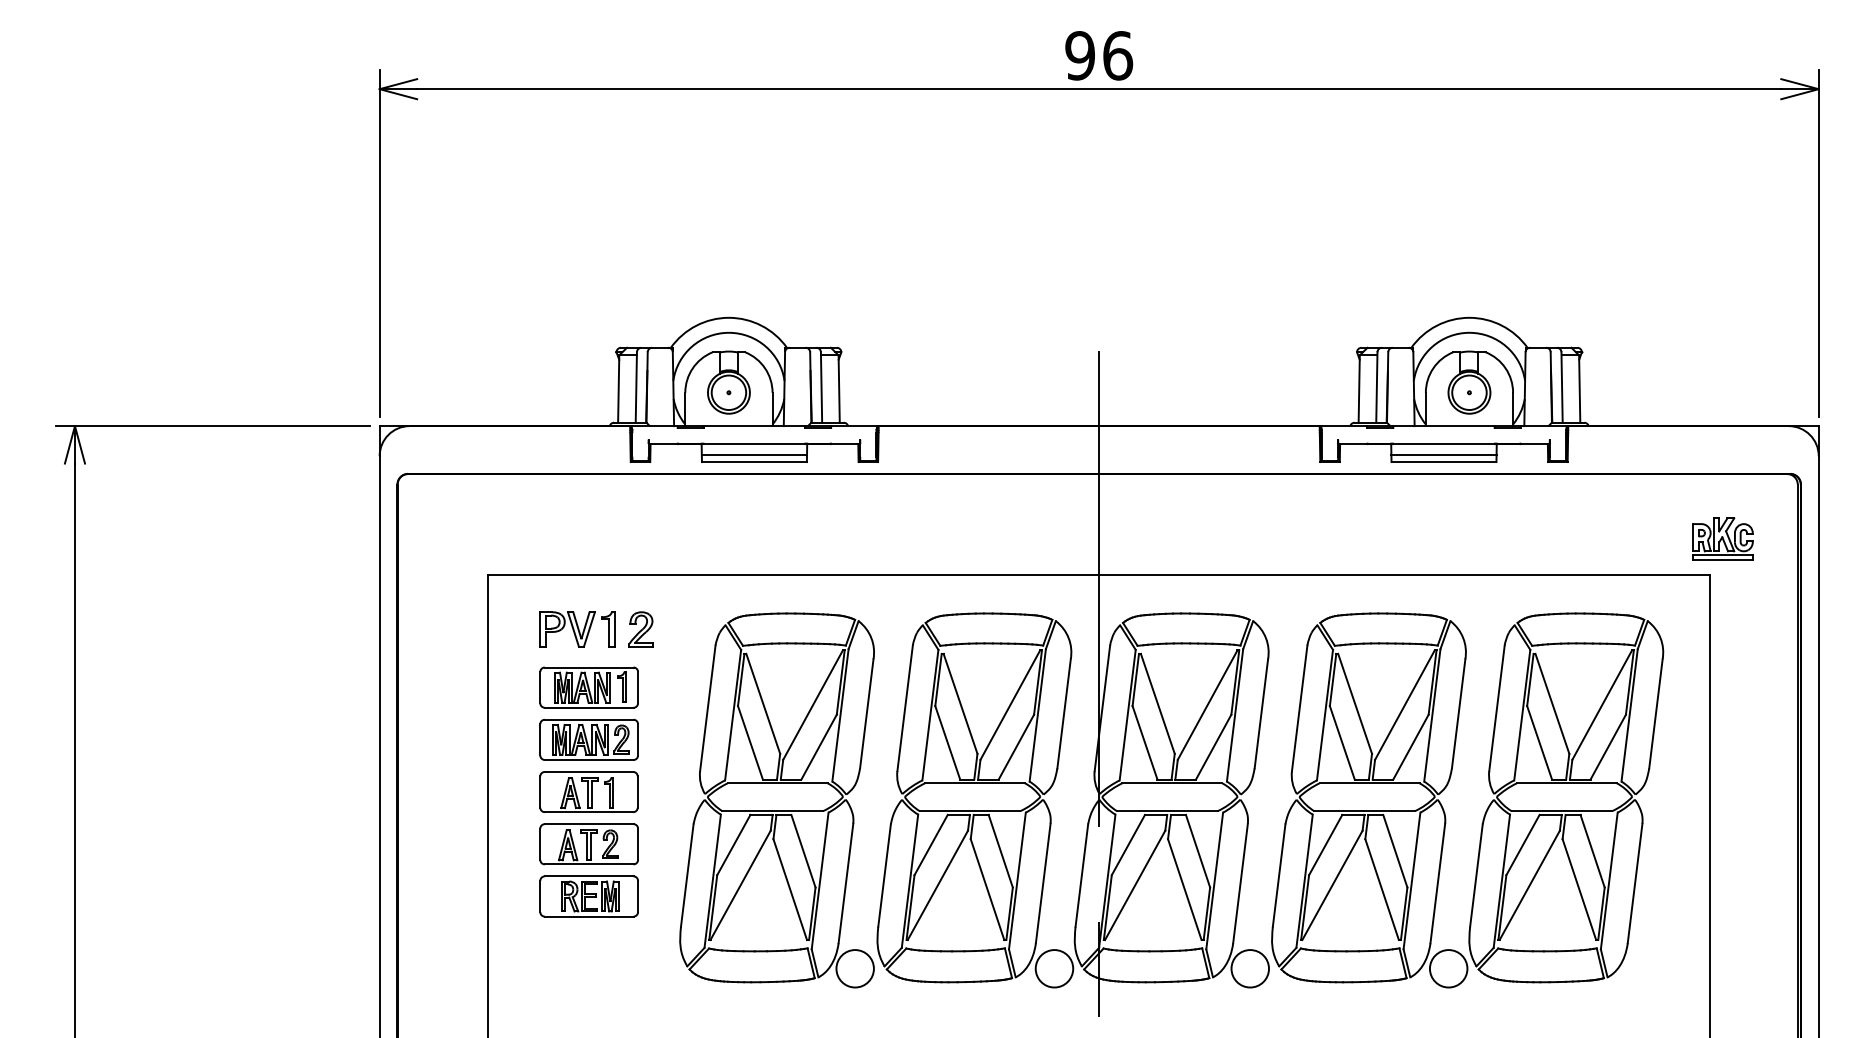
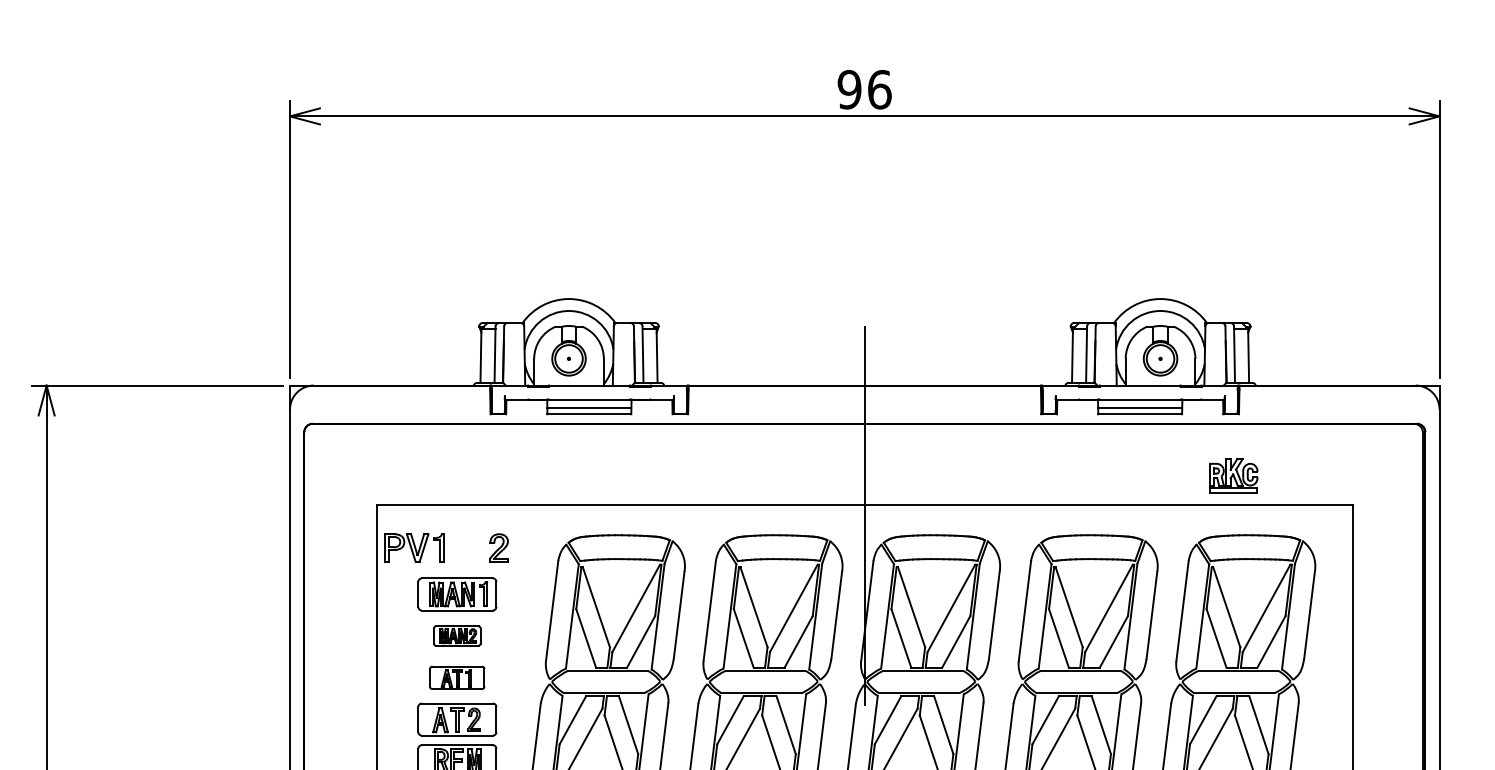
part: (1722, 538) -> (1233, 475), moved
part: (577, 629) -> (414, 548), moved
part: (588, 739) -> (456, 635), size x0.6
part: (588, 791) -> (456, 677), size x0.7

